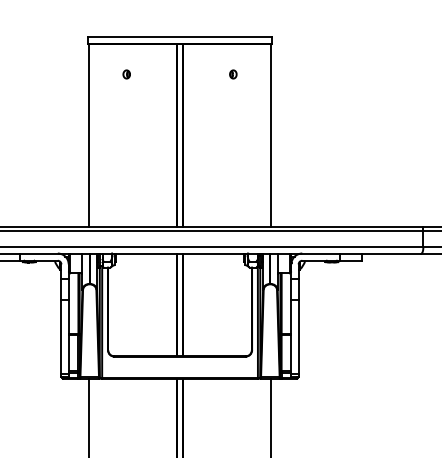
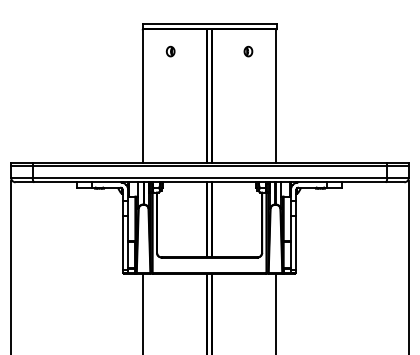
part: (126, 74) -> (170, 51), size x1.6
part: (233, 74) -> (248, 51), size x1.6

